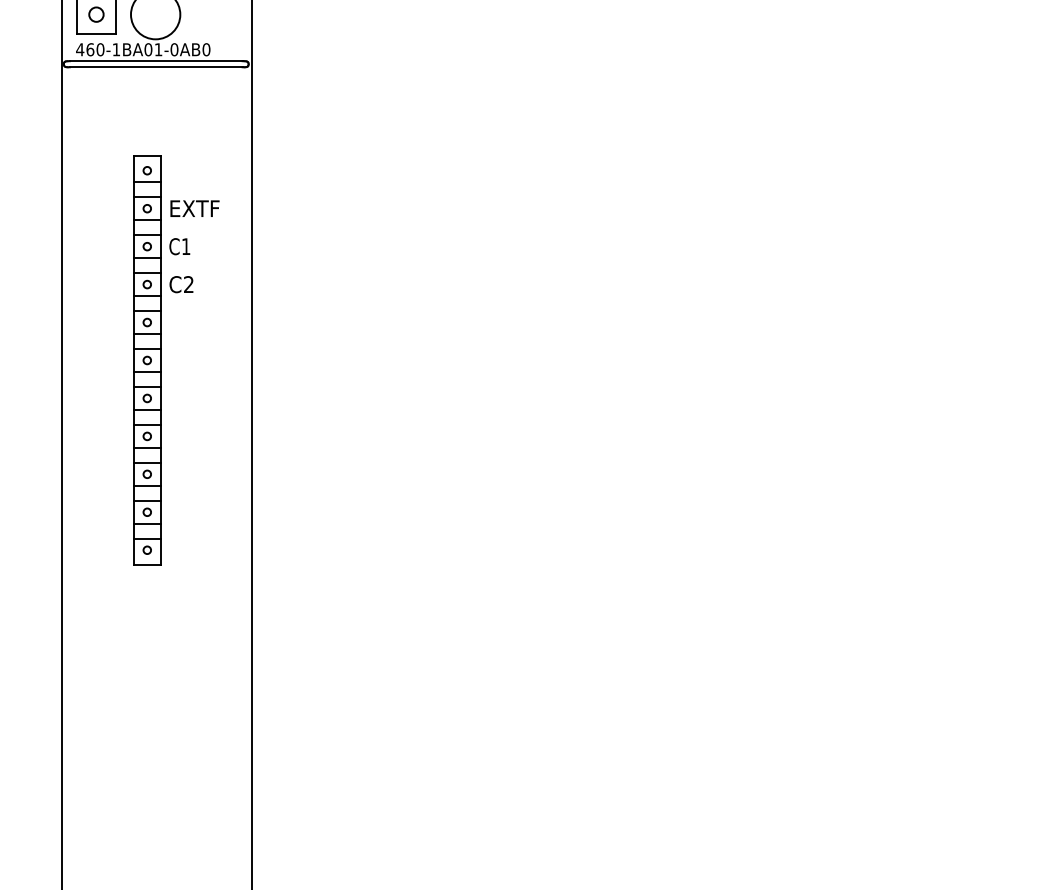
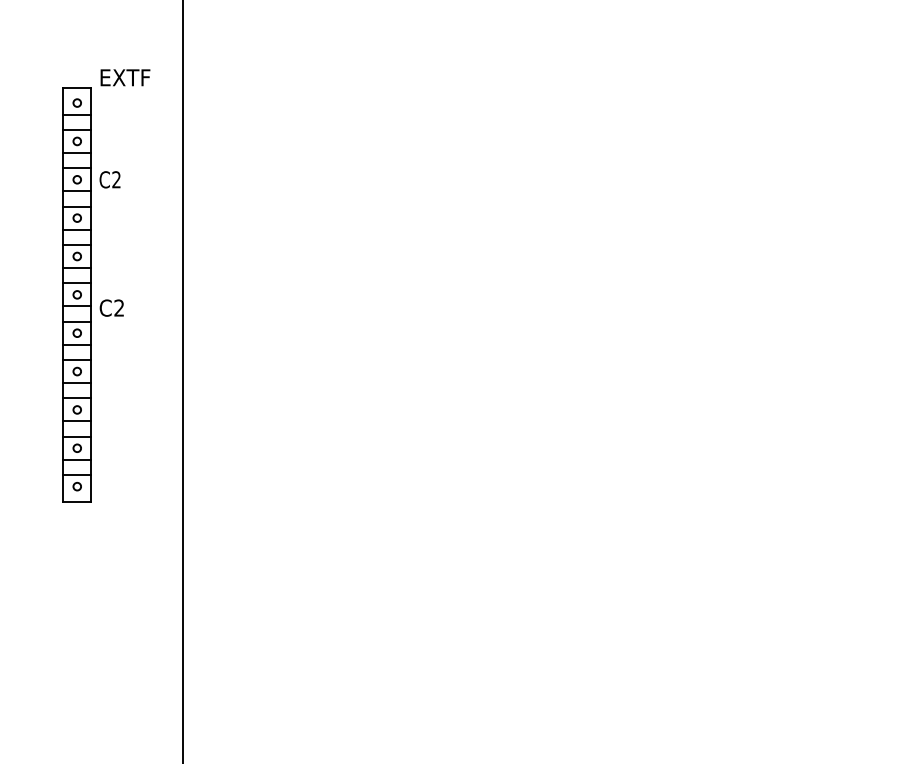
text: (194, 208) -> (124, 77), moved
text: (186, 246) -> (116, 179), C1 -> C2
text: (181, 284) -> (111, 308), moved

